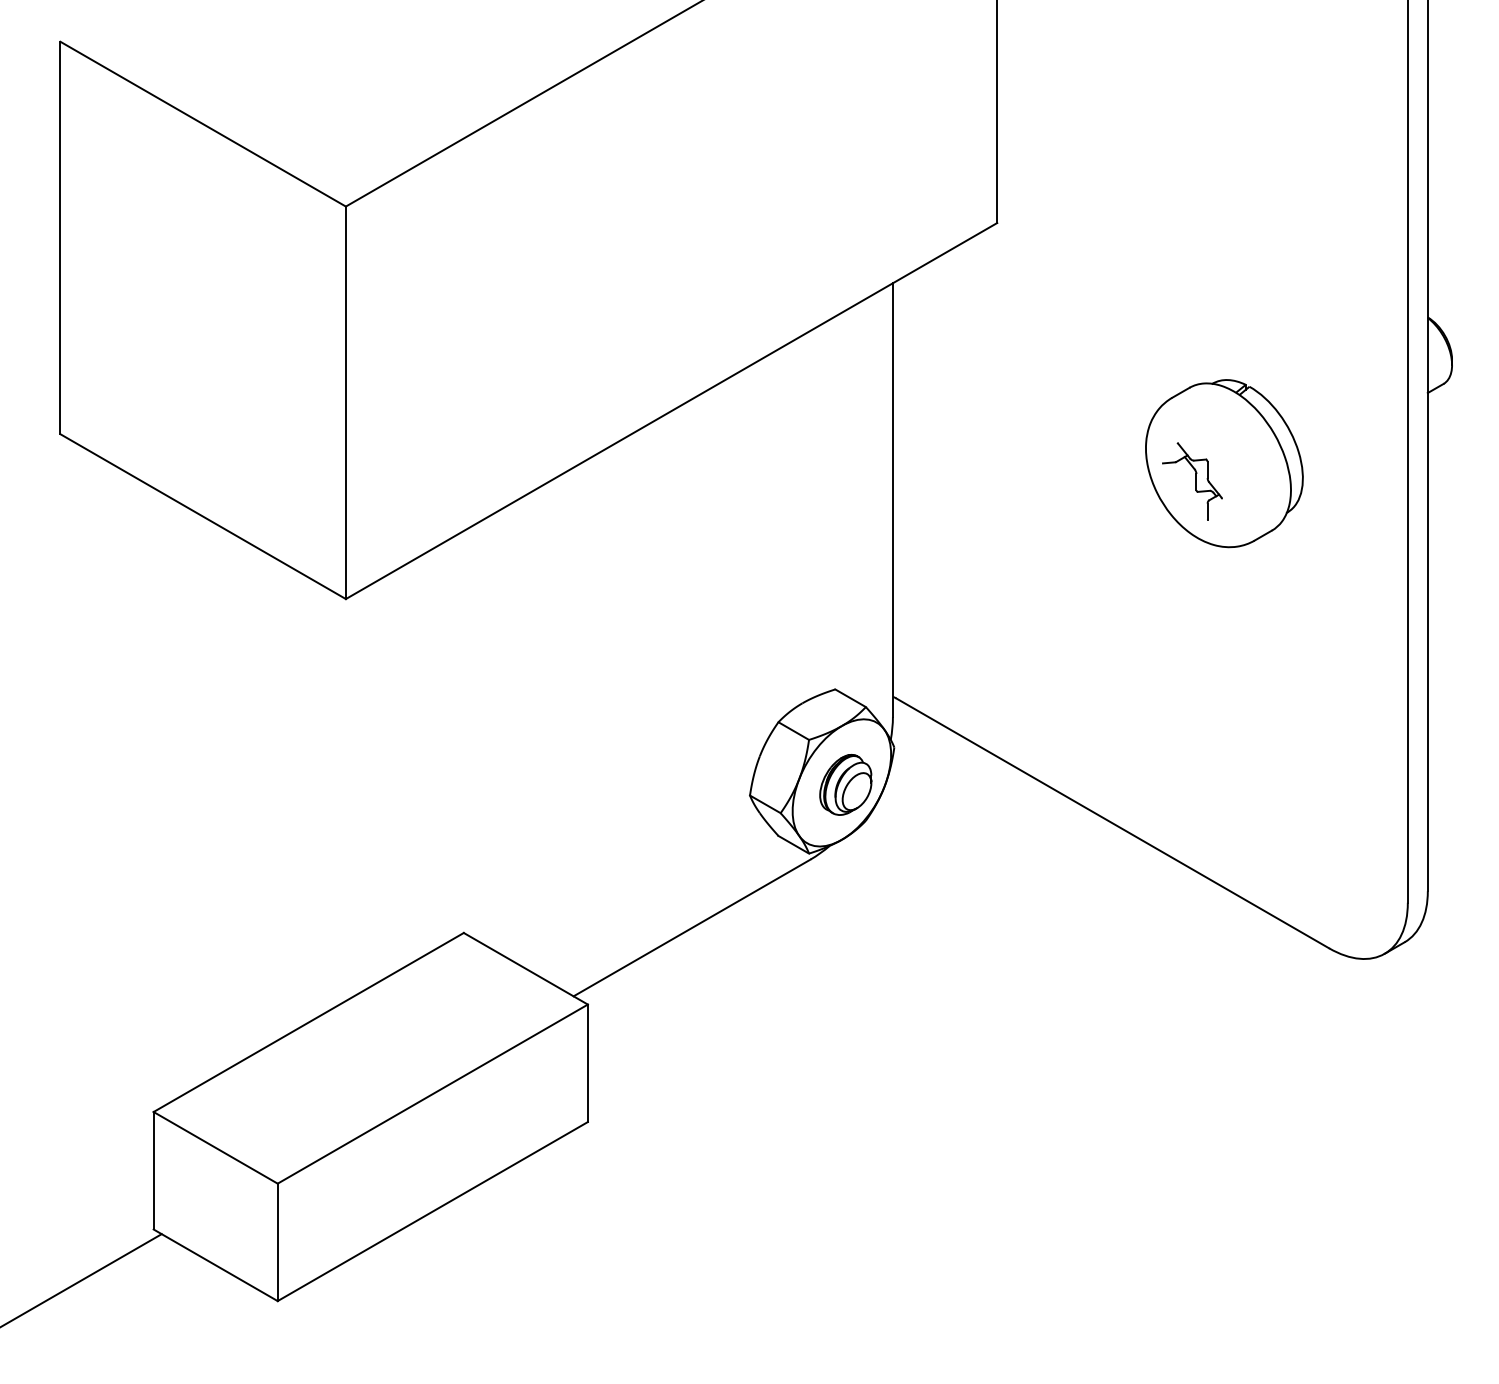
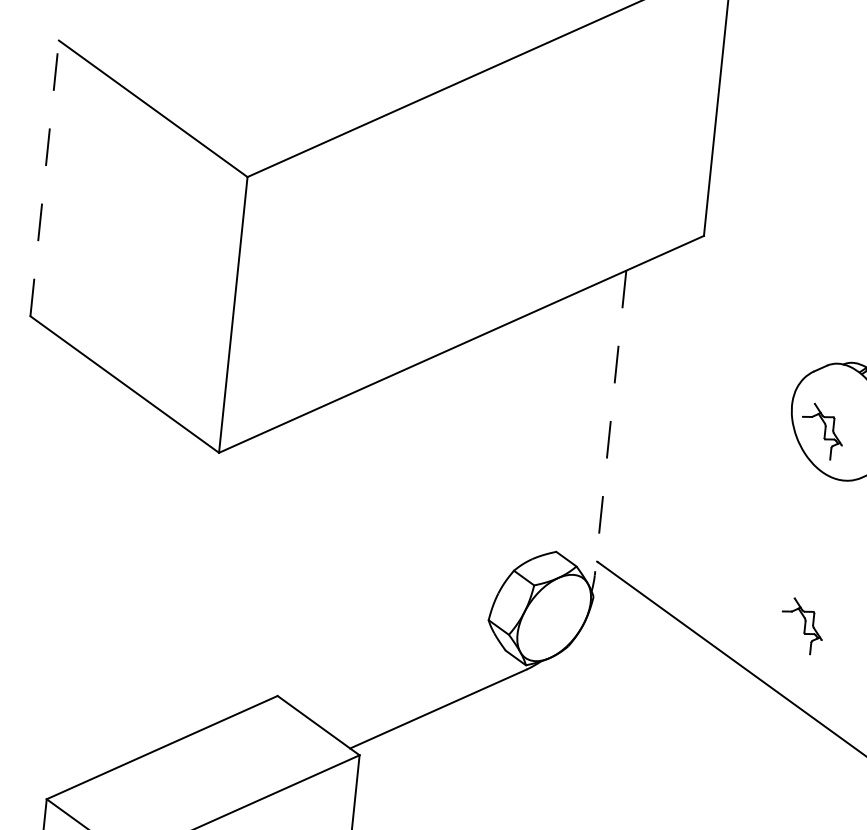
line: (60, 237) -> (44, 178), solid -> dashed
line: (892, 500) -> (610, 423), solid -> dashed
part: (1192, 758) -> (802, 626), added
part: (845, 784) -> (556, 619), removed

